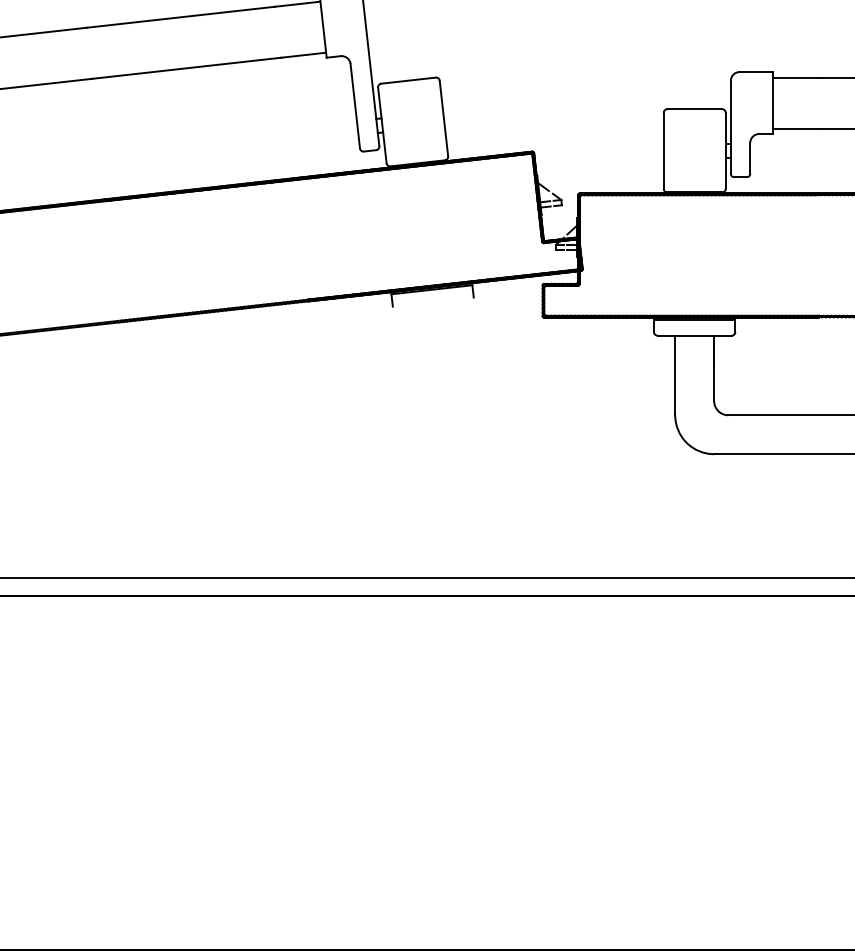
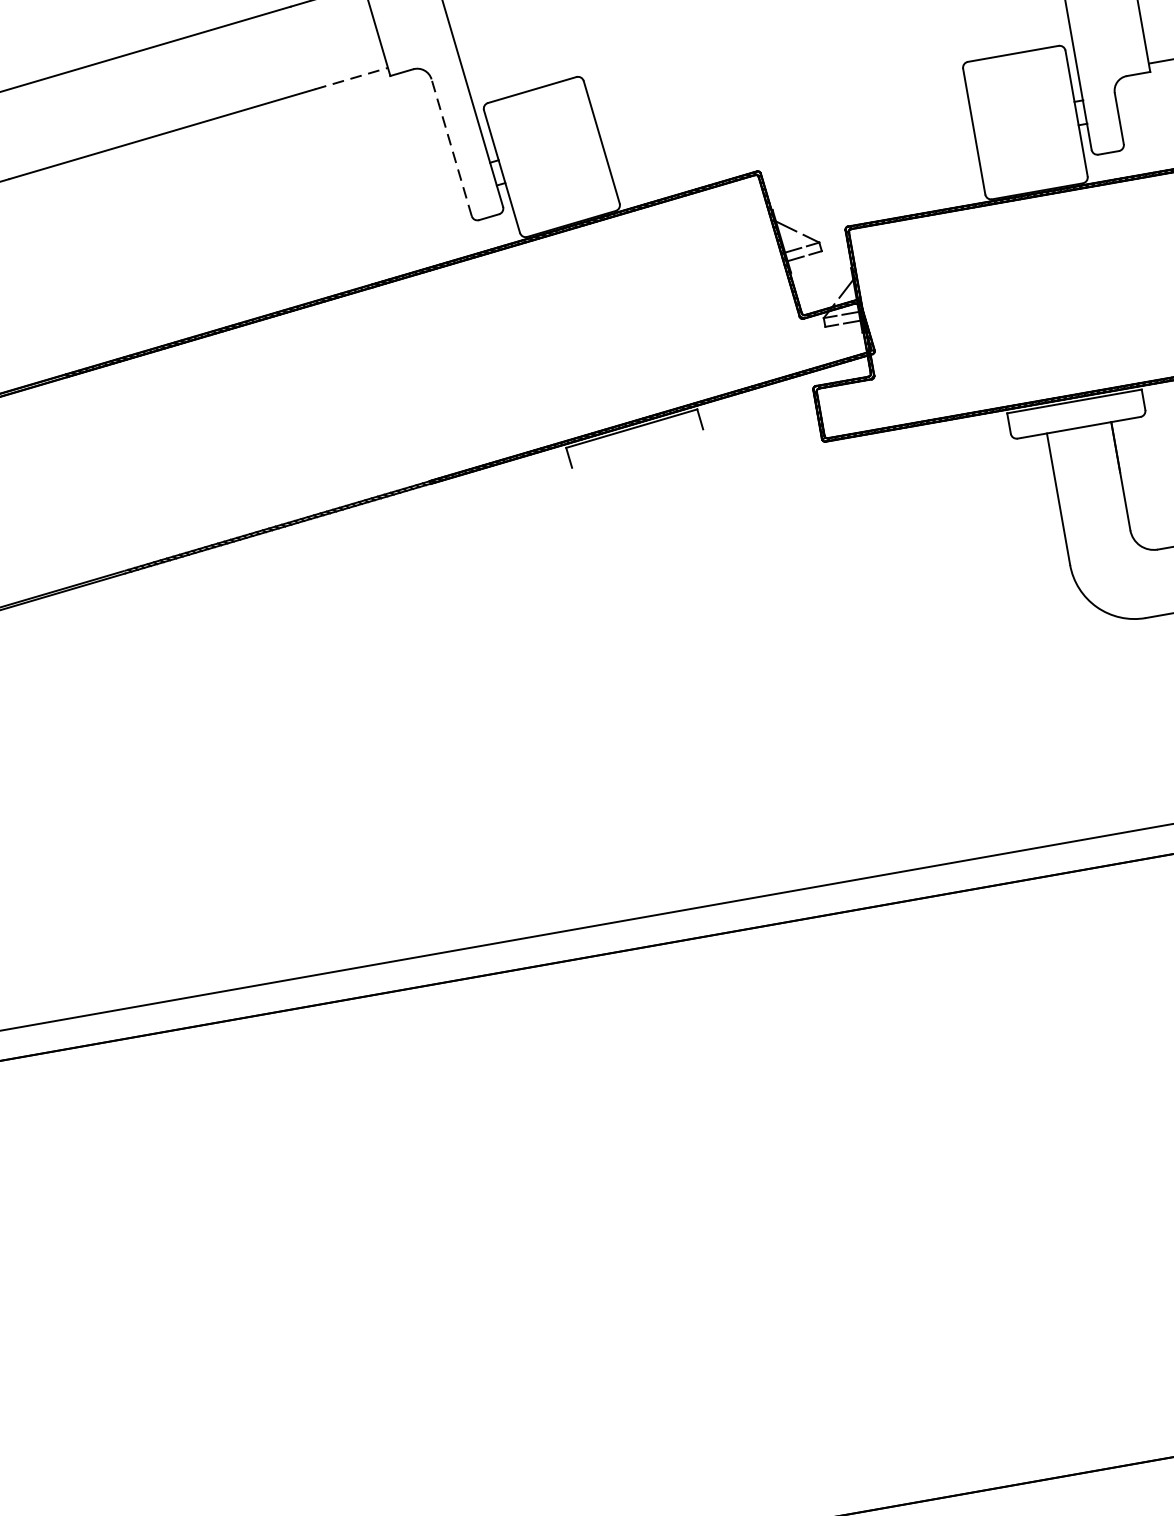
line: (303, 55) -> (351, 79), solid -> dashed
line: (355, 105) -> (451, 146), solid -> dashed

